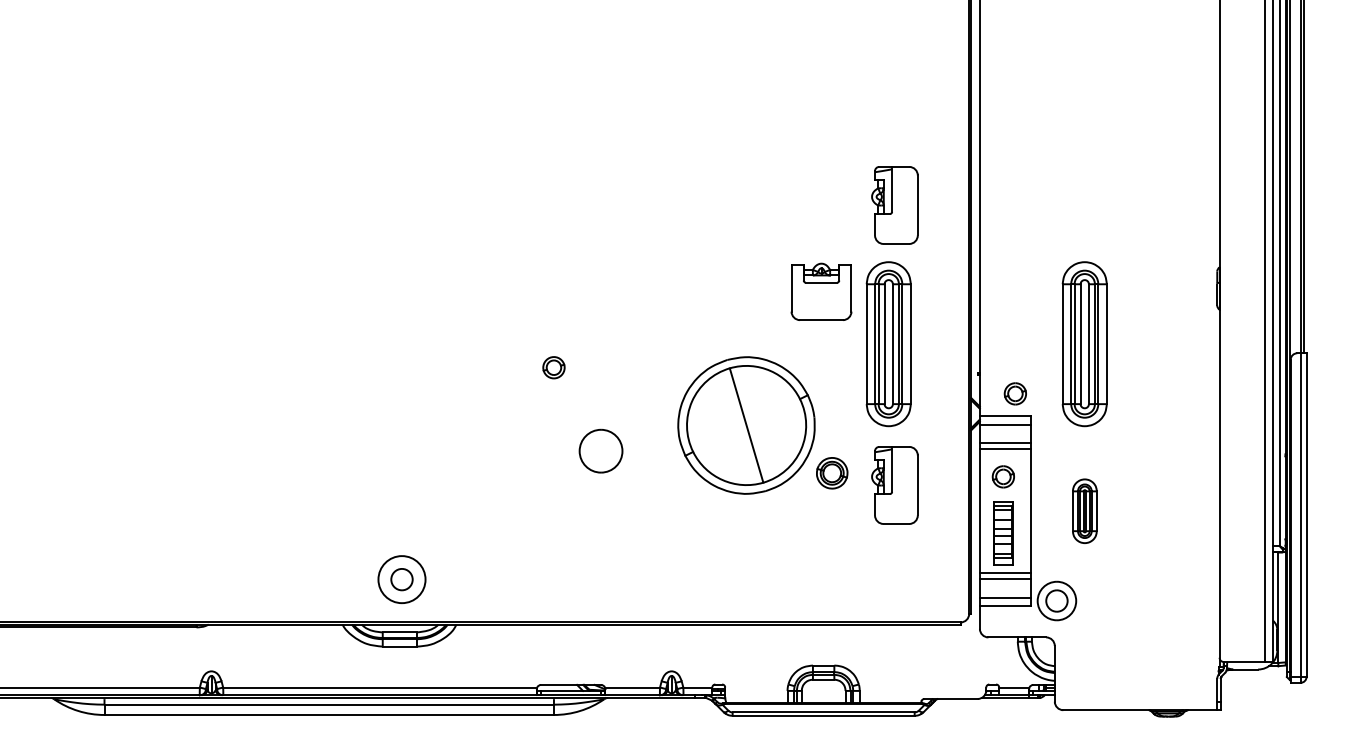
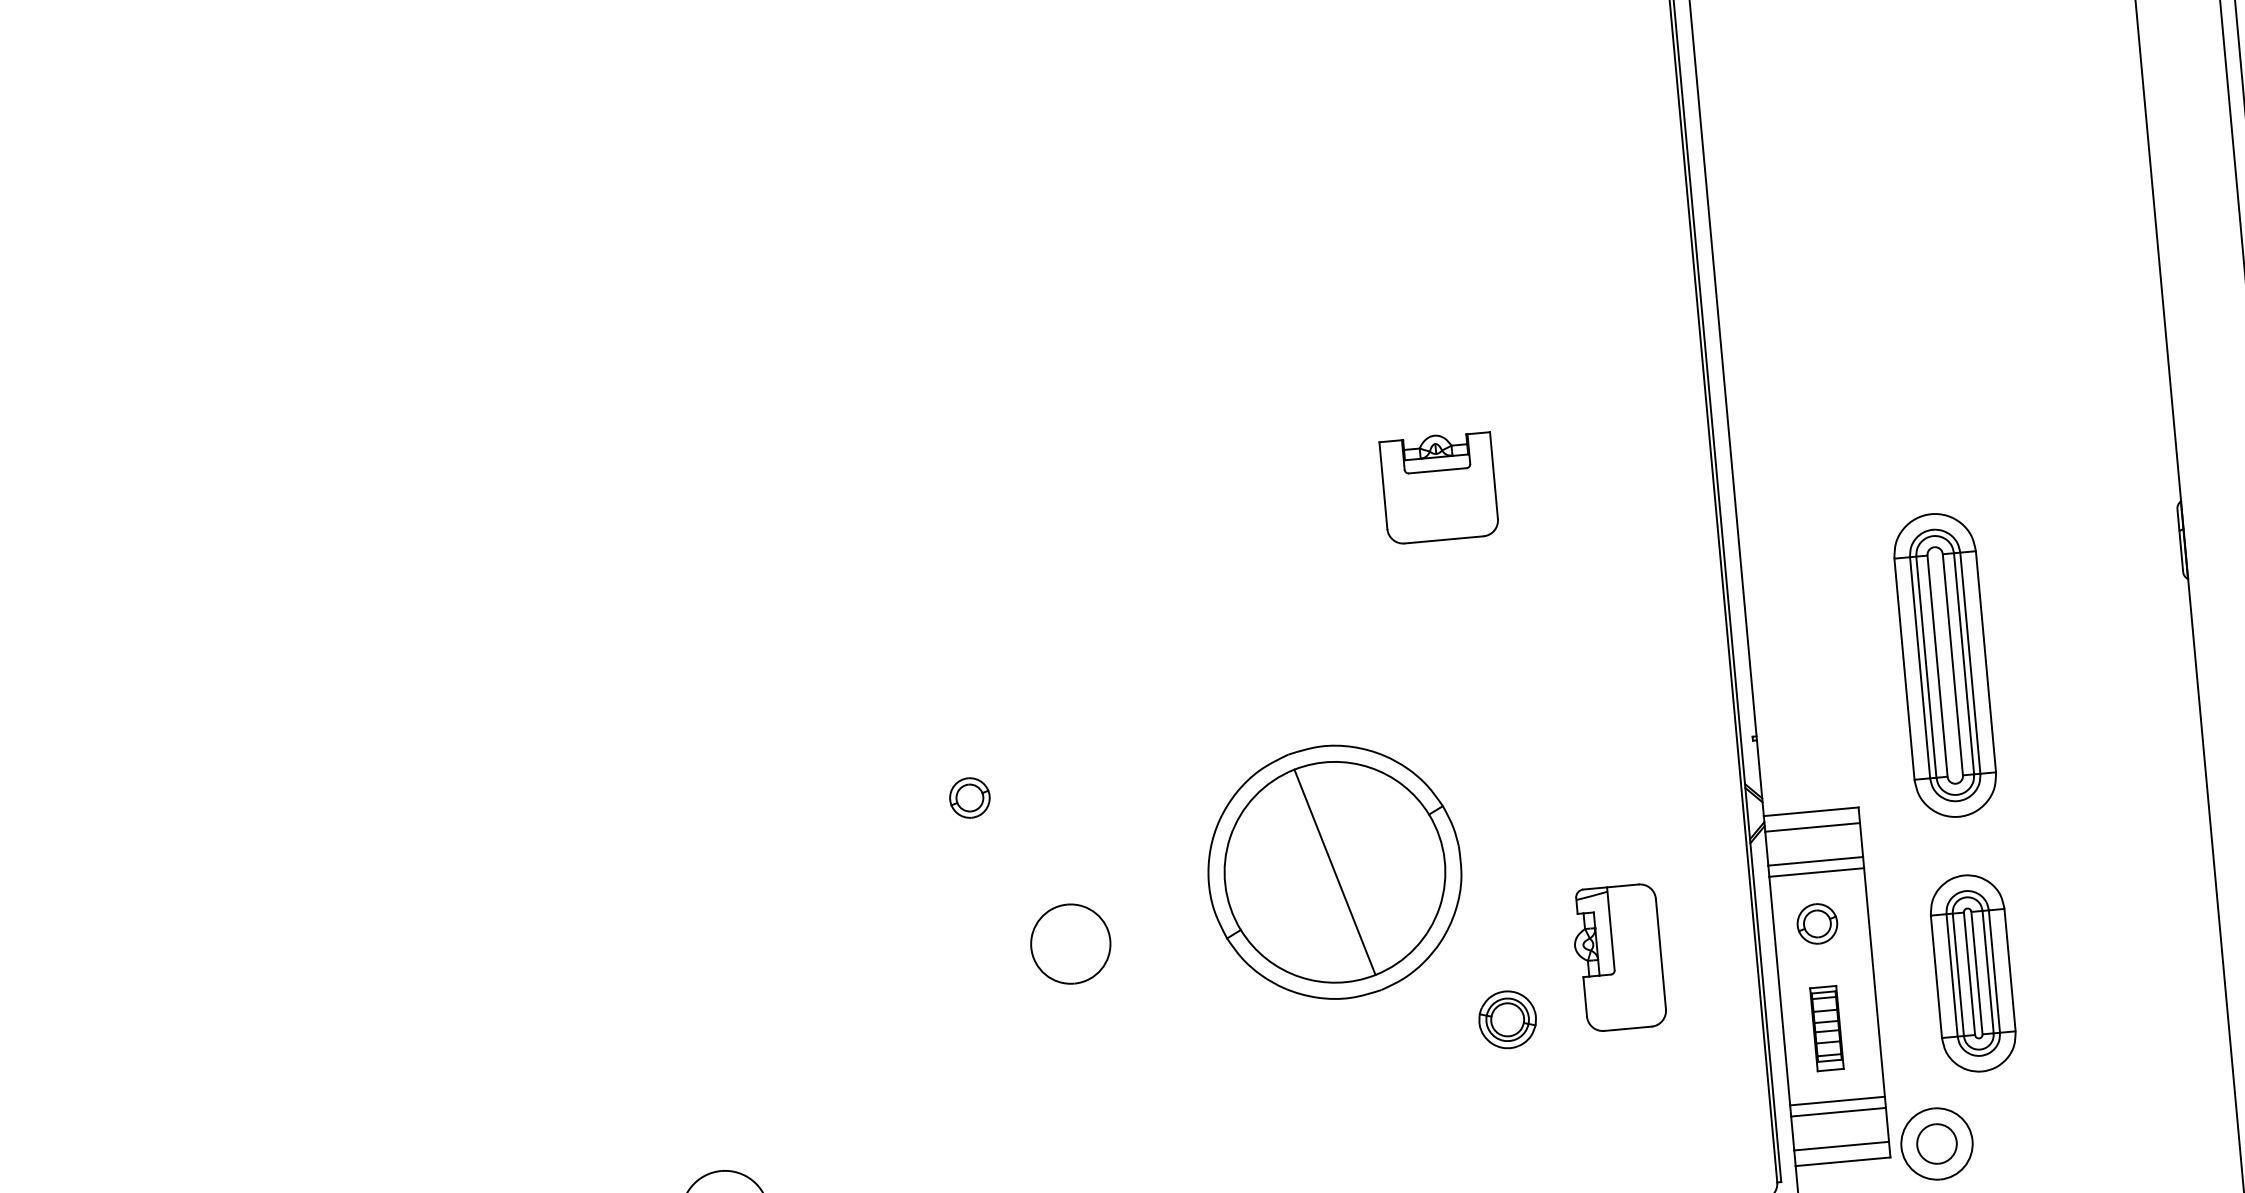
part: (894, 205) -> (1570, 441), removed
part: (821, 291) -> (1439, 487), moved
part: (888, 344) -> (1583, 698), removed
part: (1014, 393) -> (1823, 768), removed
part: (832, 473) -> (1508, 1020), moved
part: (1084, 511) -> (1972, 974), size x1.67
part: (1003, 533) -> (1827, 1028), size x0.71

